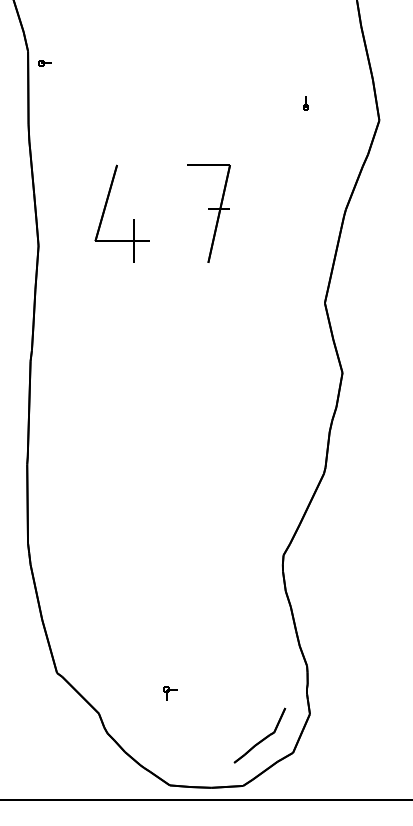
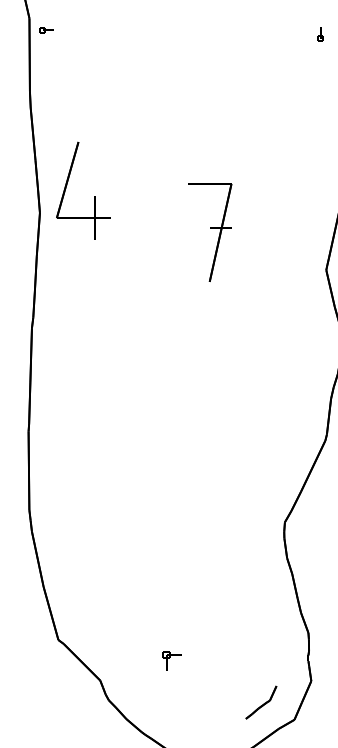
part: (305, 103) -> (319, 34), moved
part: (208, 213) -> (209, 232), moved
part: (133, 219) -> (94, 196), moved
part: (170, 693) -> (171, 660), size x1.4
part: (259, 735) -> (260, 702), size x0.6

